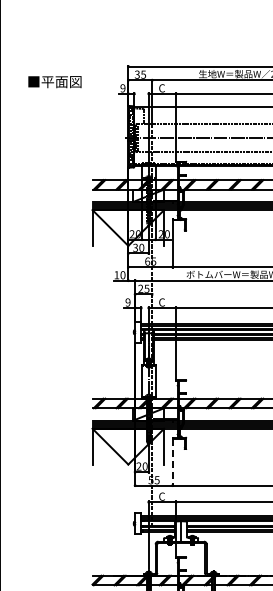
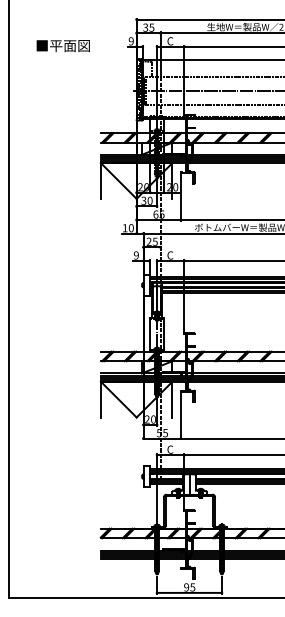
text: (54, 82) -> (62, 46), moved
line: (173, 463) -> (181, 416), dashed -> solid

